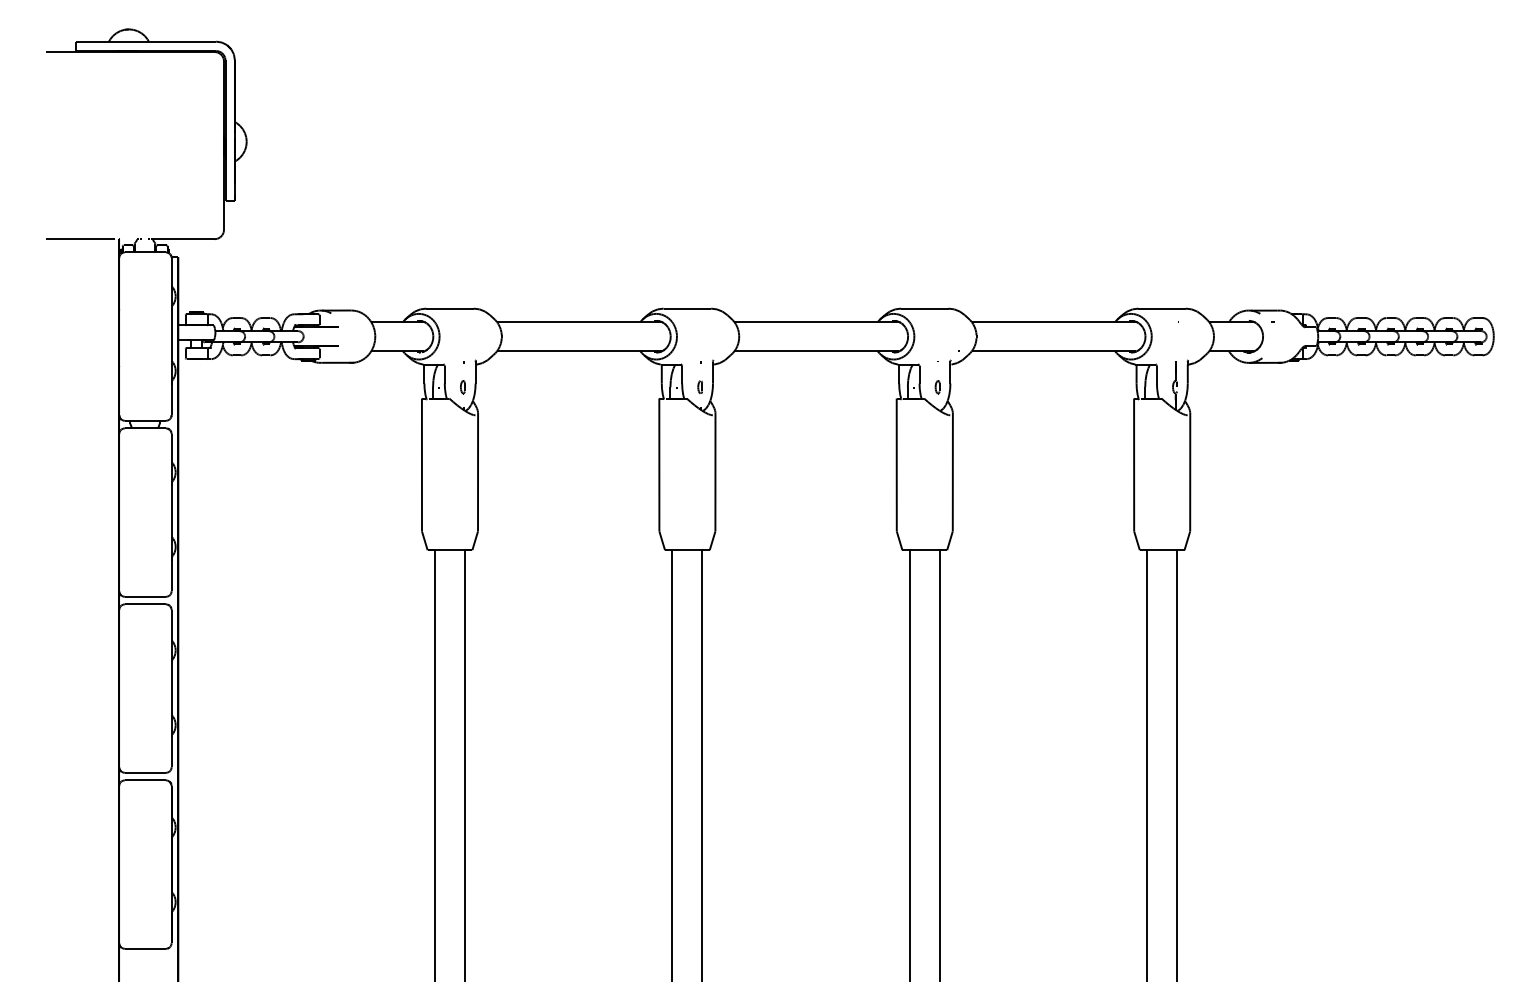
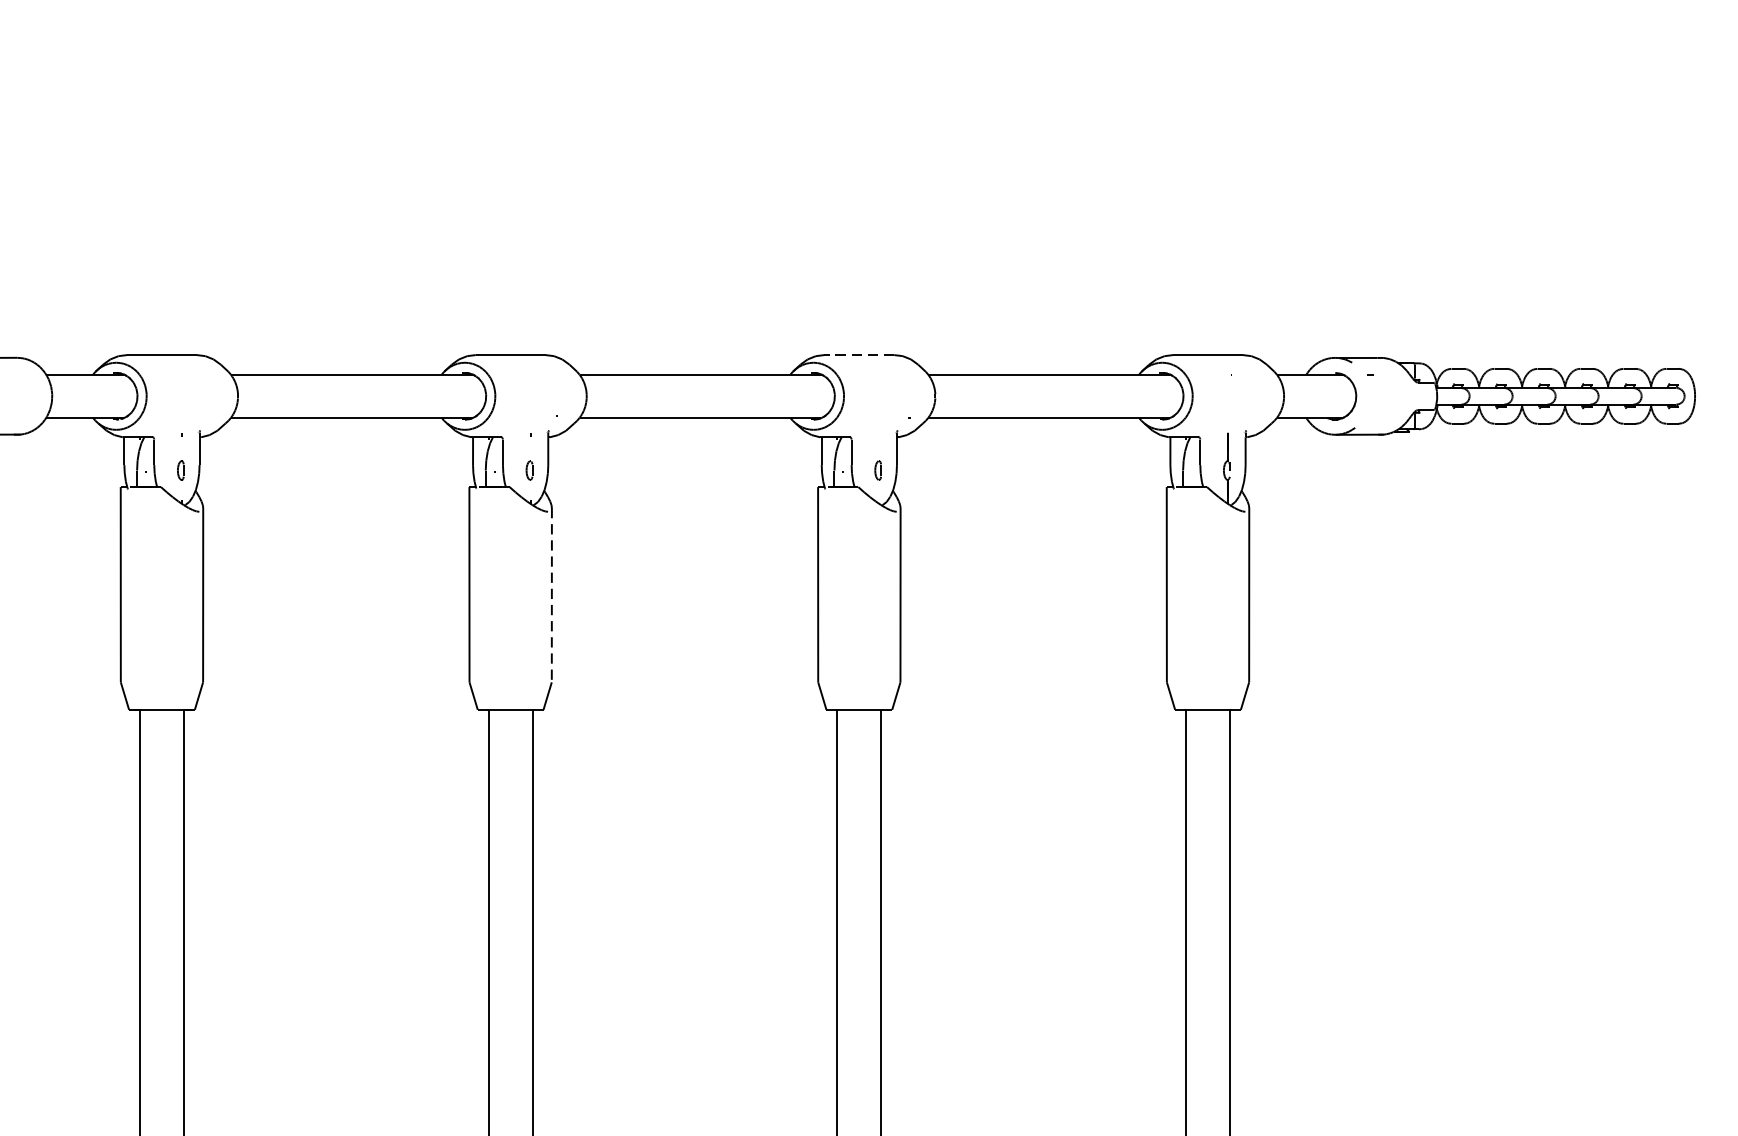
line: (924, 308) -> (858, 354), solid -> dashed
line: (715, 472) -> (551, 595), solid -> dashed

